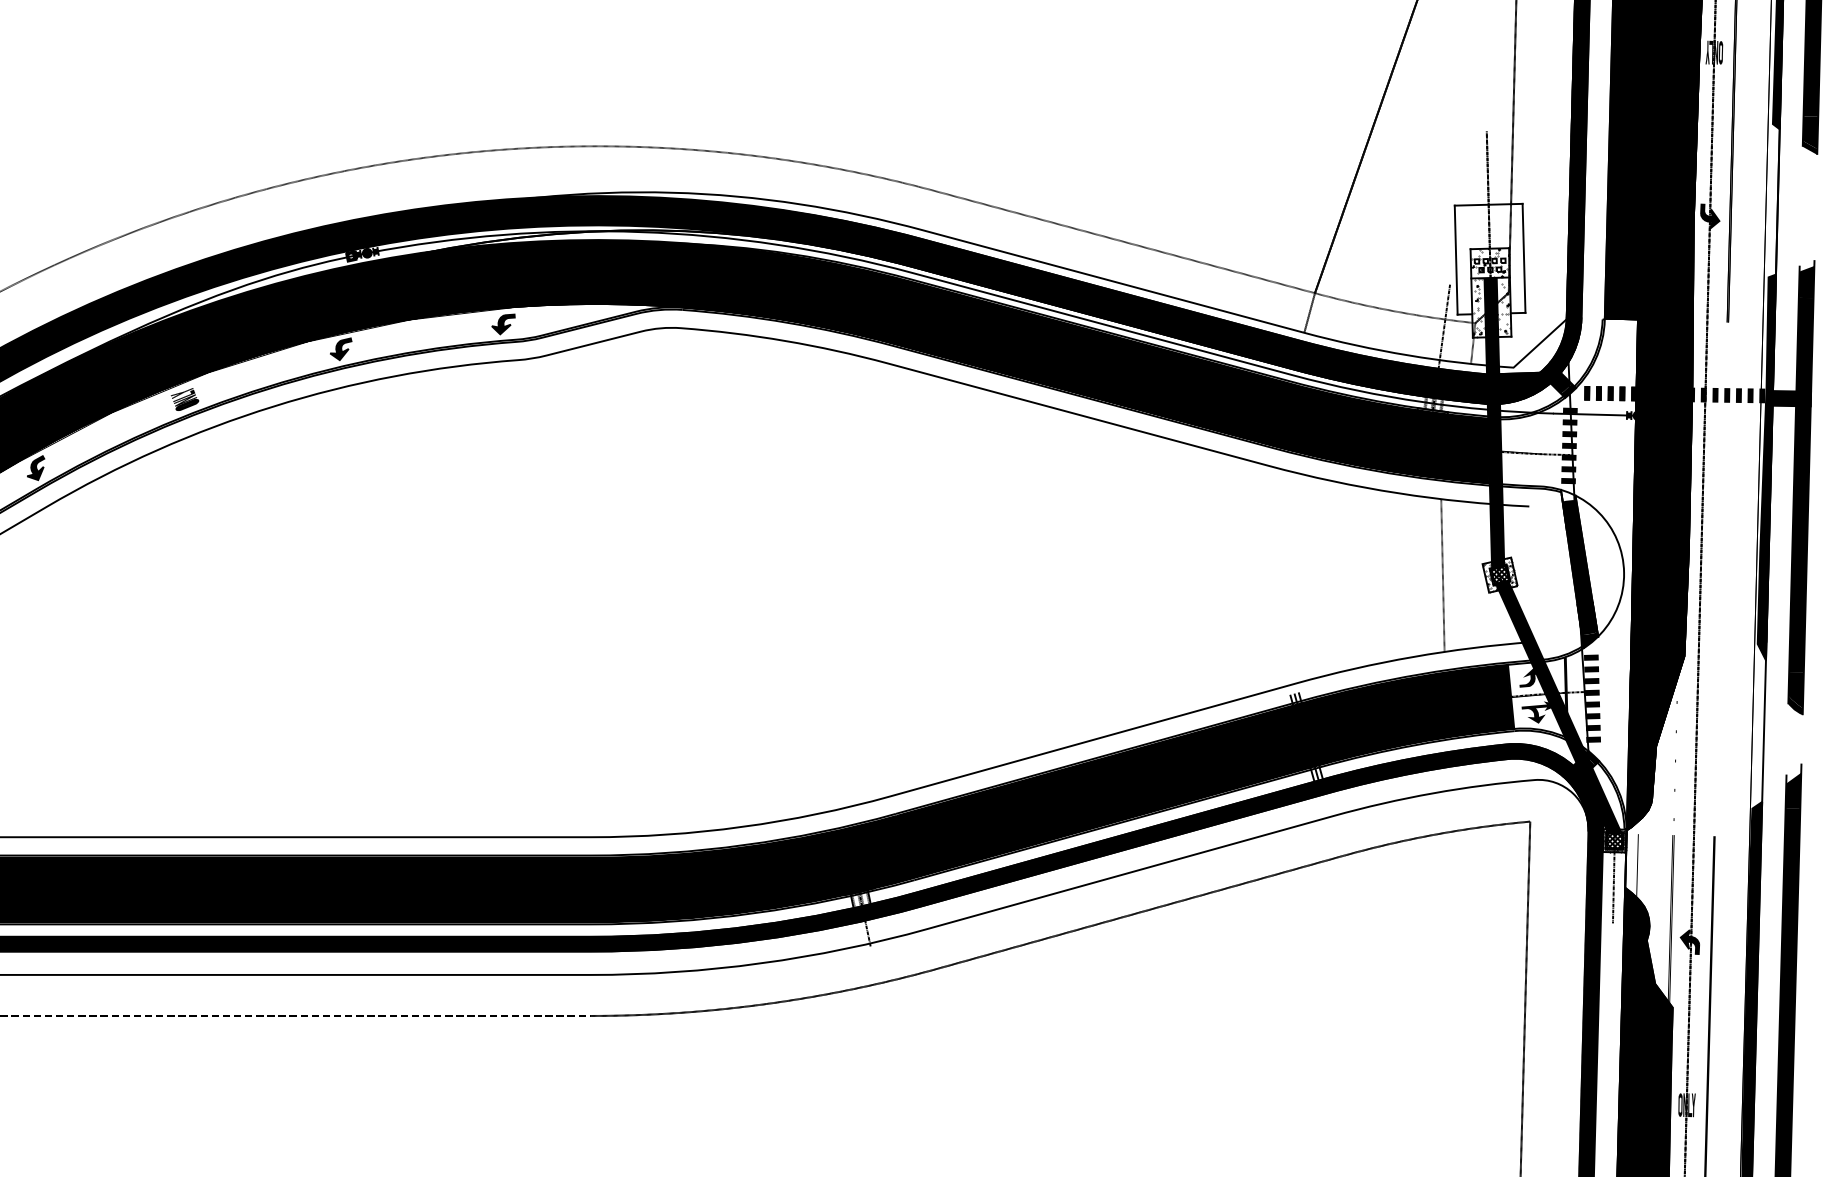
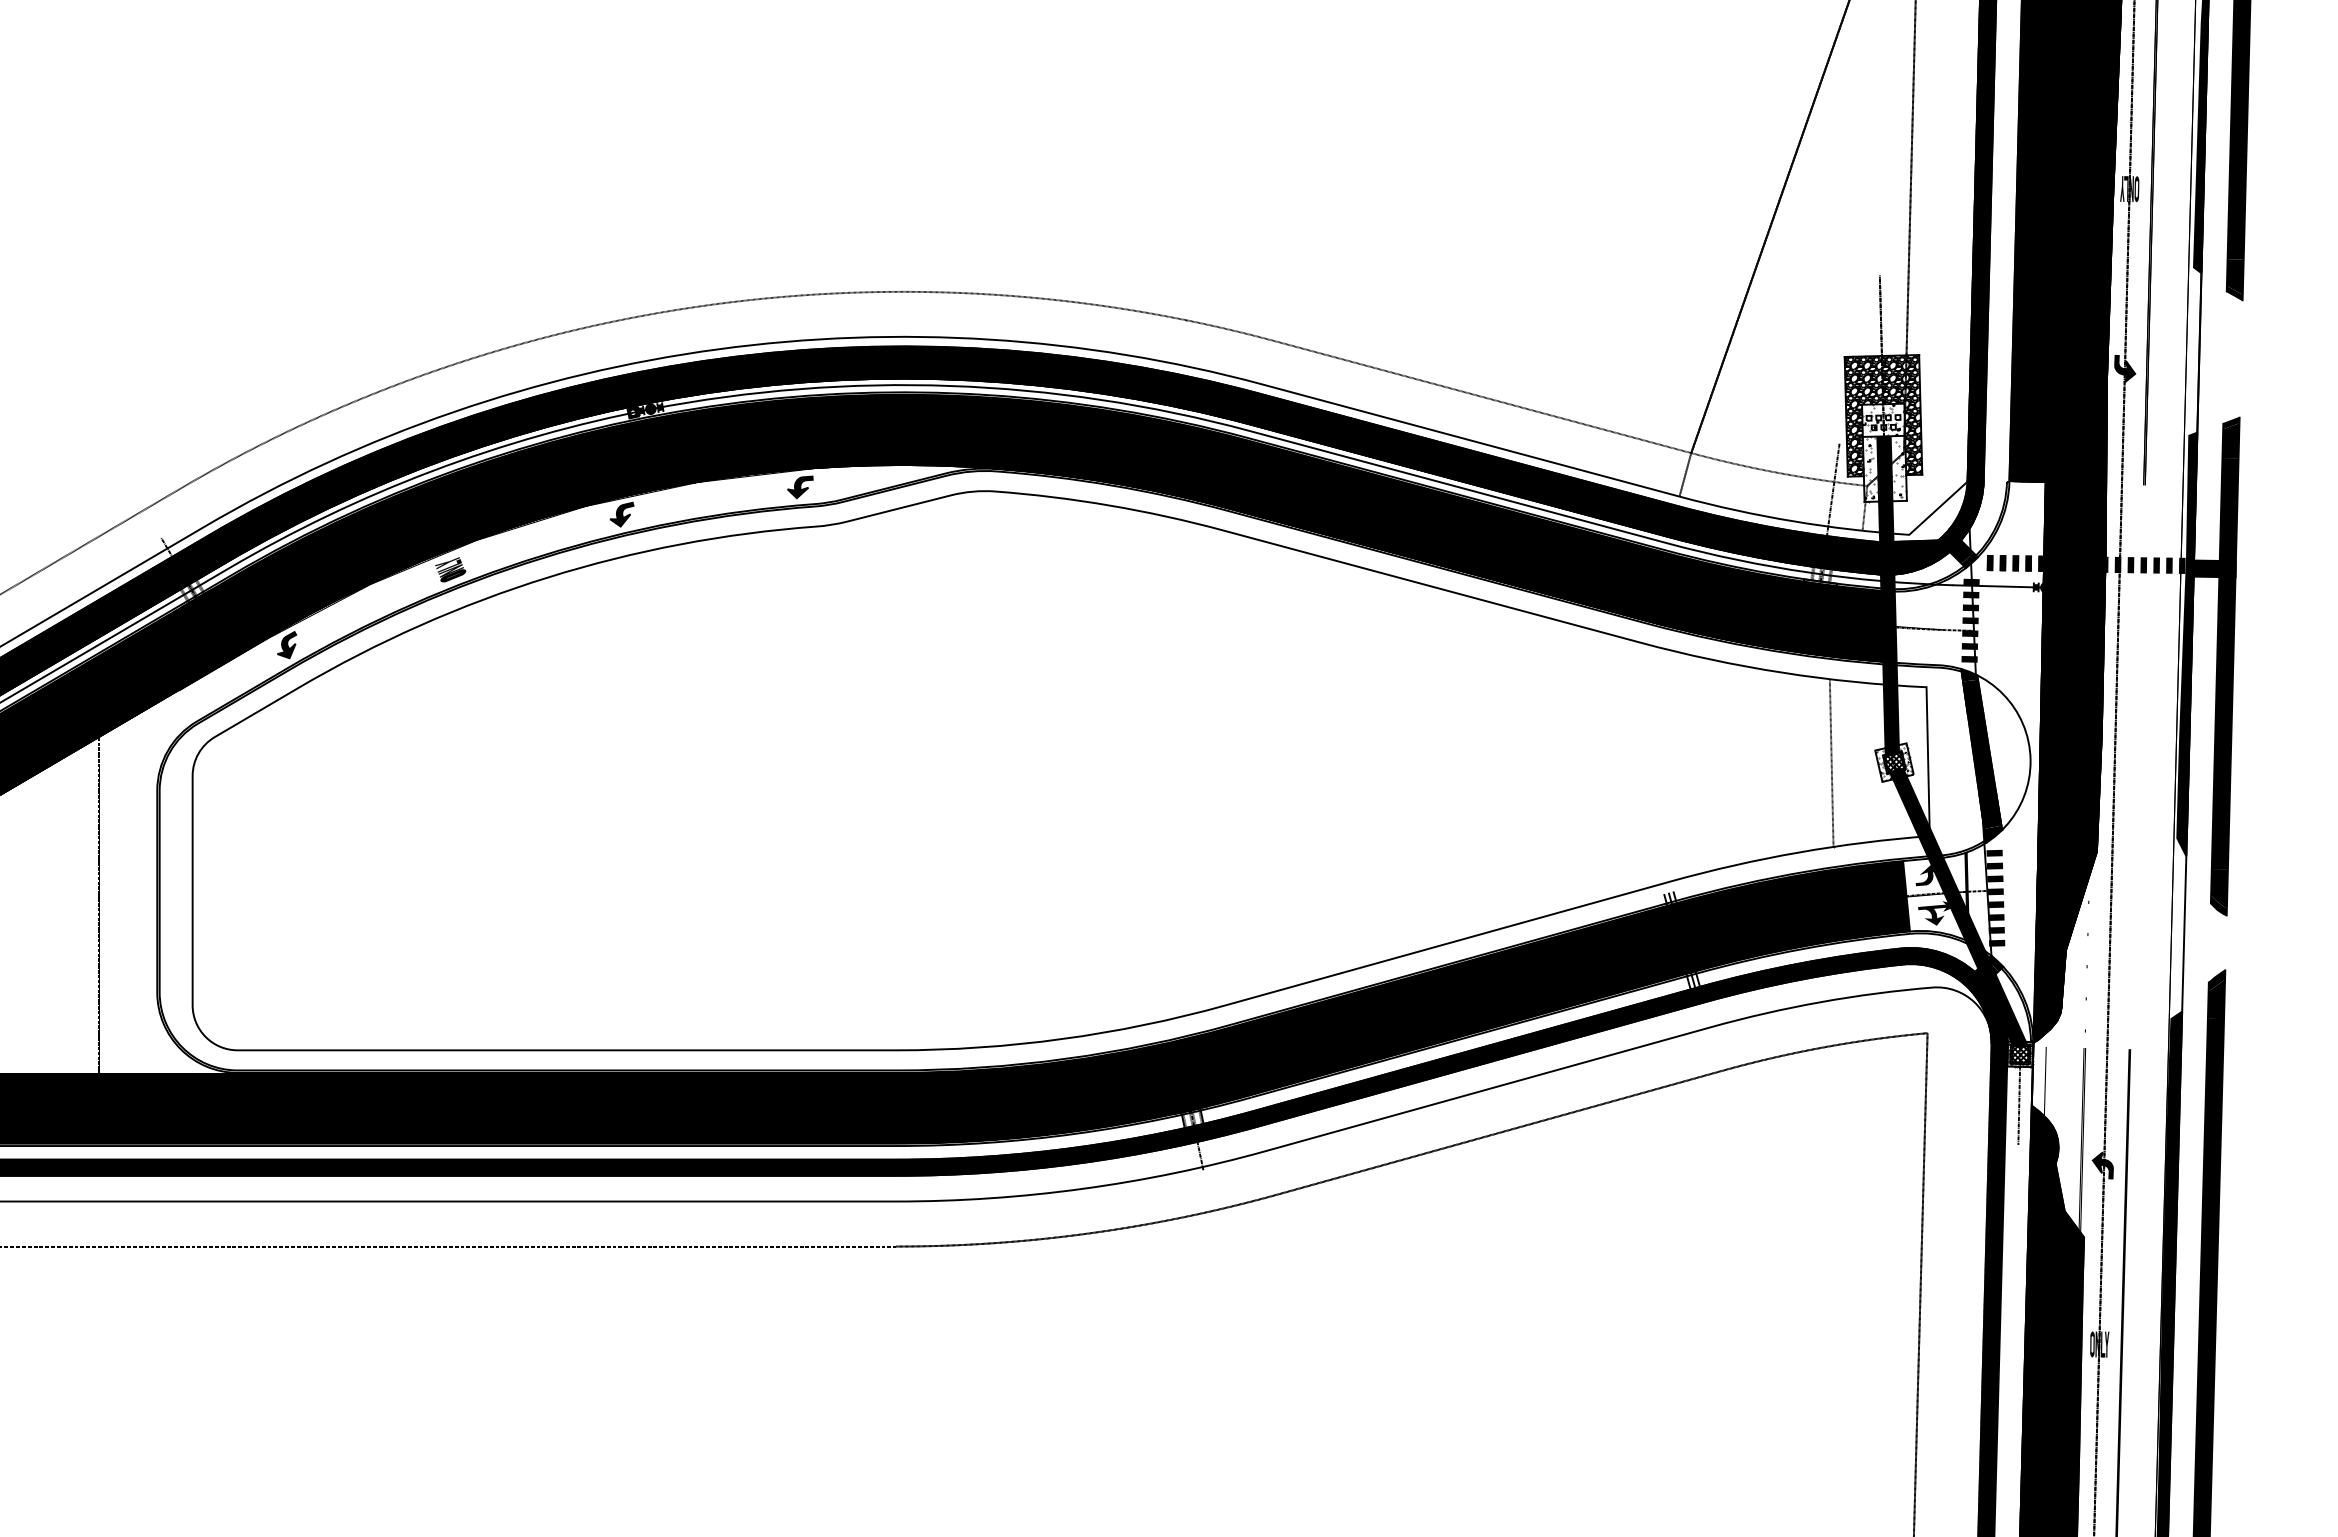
hatch: (1490, 258) -> (1883, 415), added
fill: (1807, 265) -> (2231, 422), added
fill: (1568, 495) -> (1969, 675), added
line: (1530, 574) -> (1927, 761), added
fill: (1793, 773) -> (2216, 980), added

